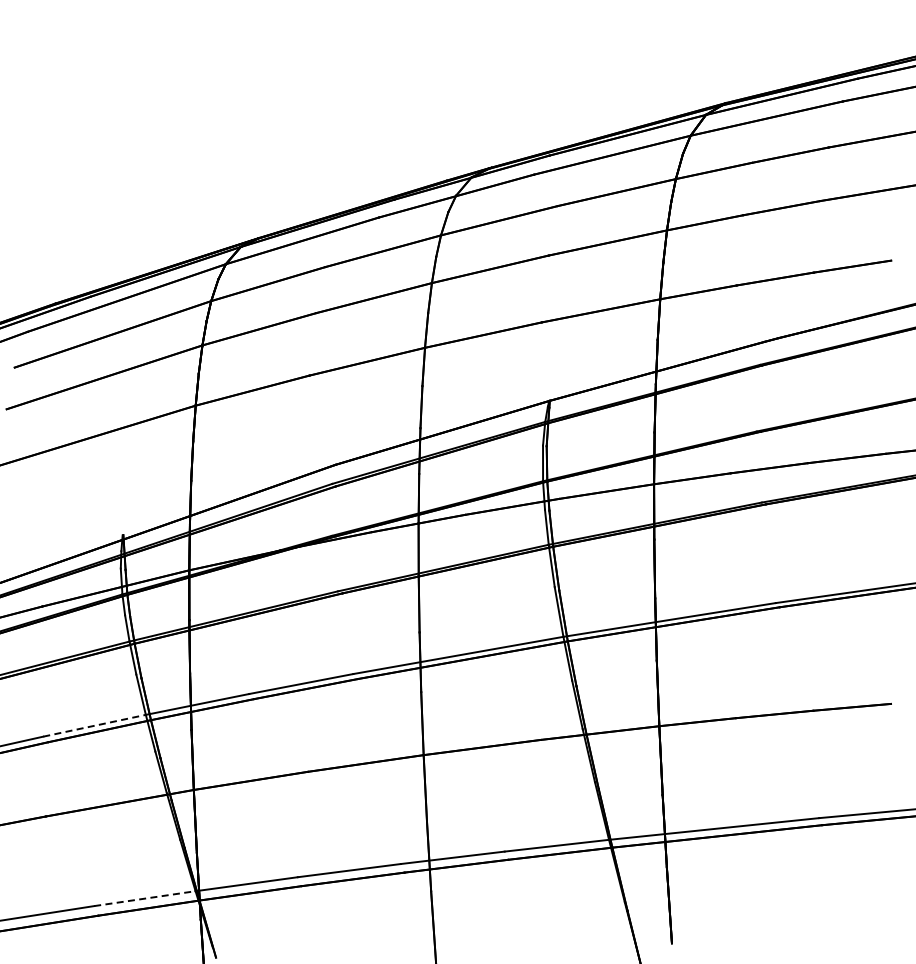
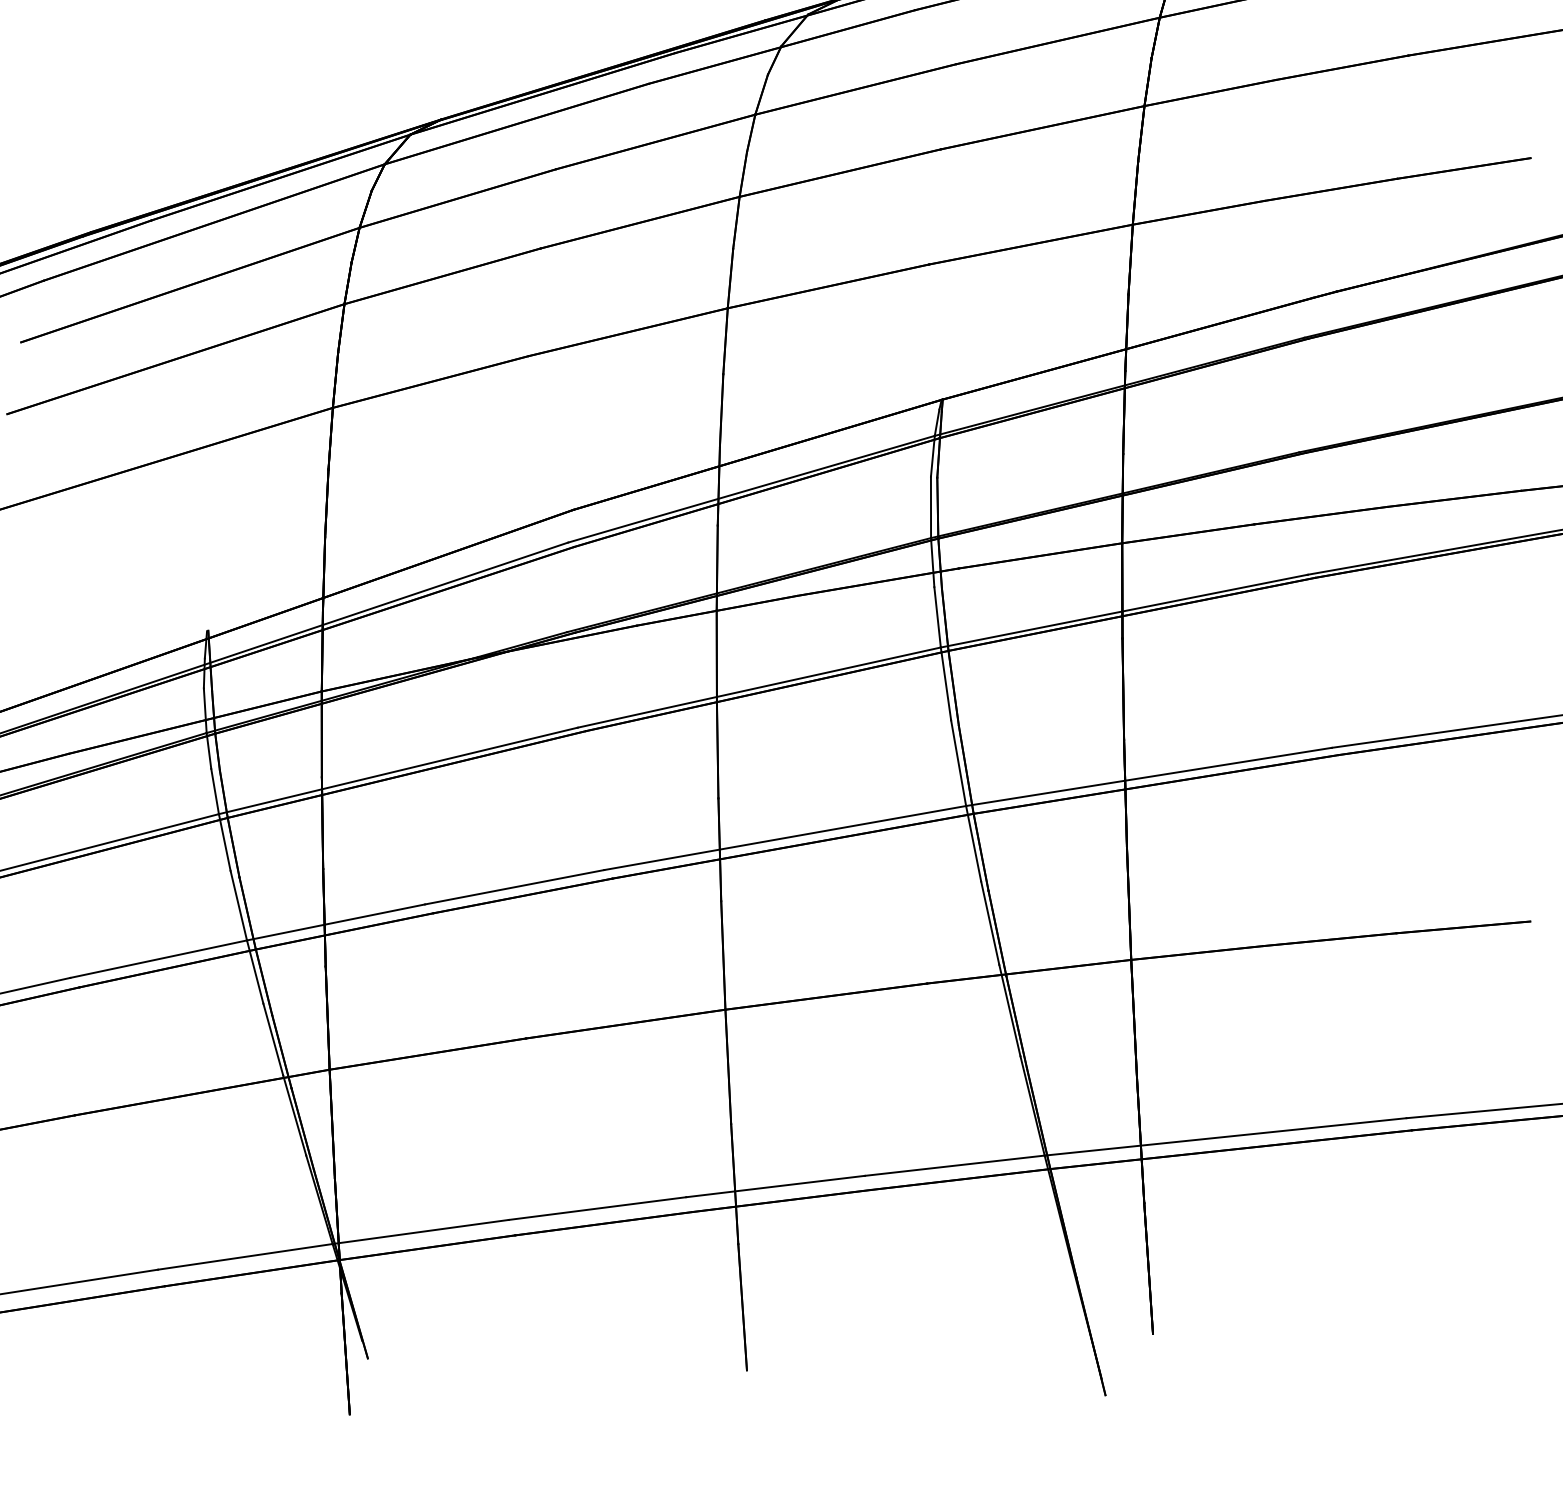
line: (95, 725) -> (160, 958), dashed -> solid
line: (145, 898) -> (246, 1256), dashed -> solid

